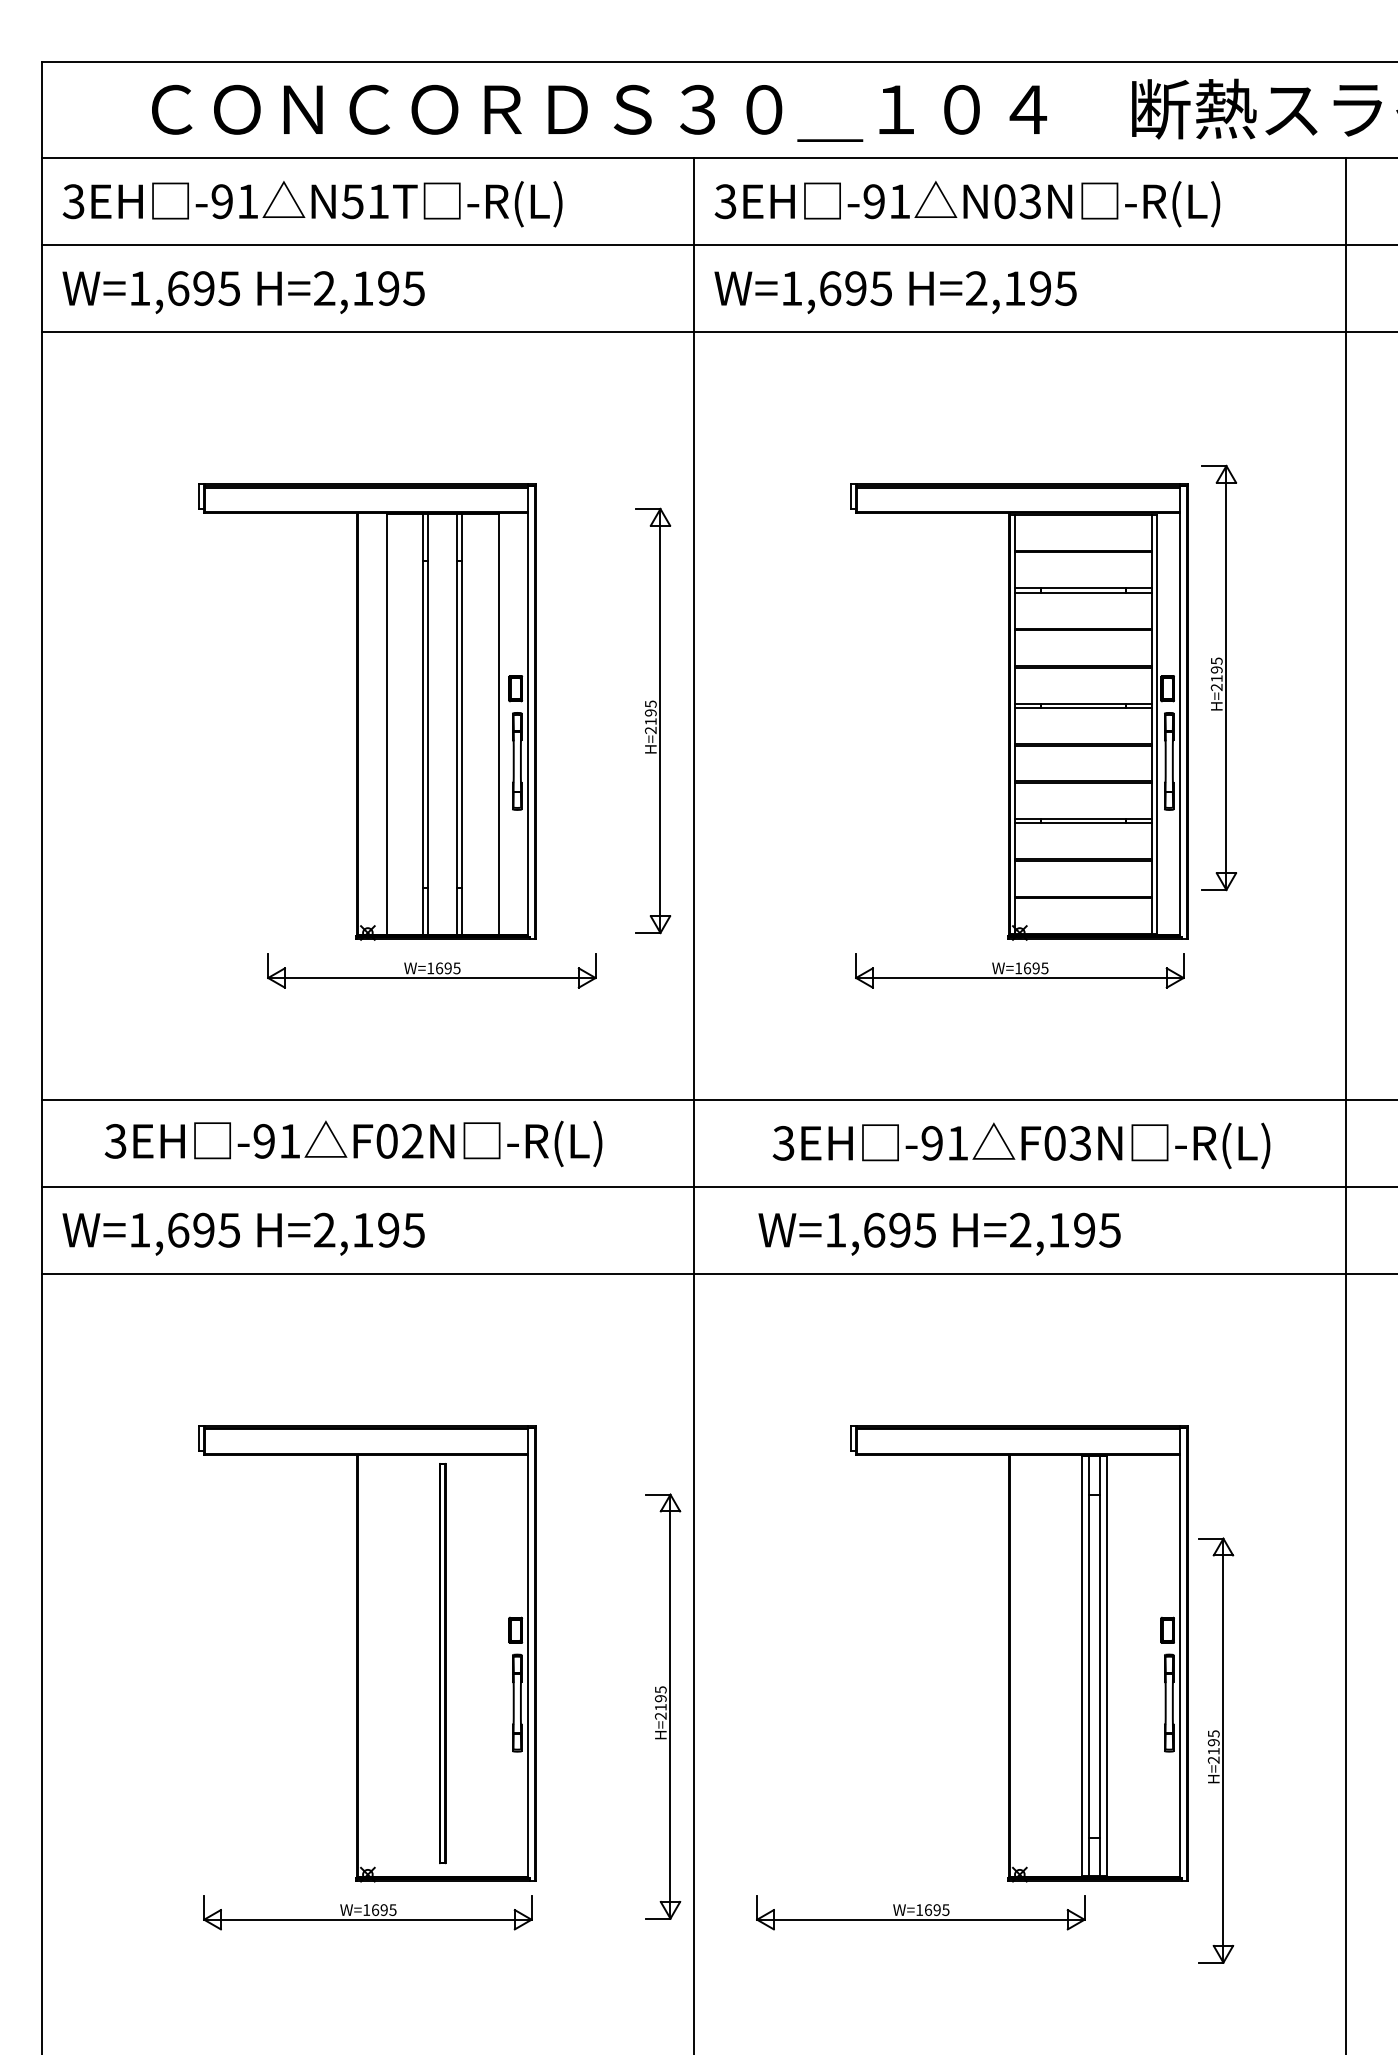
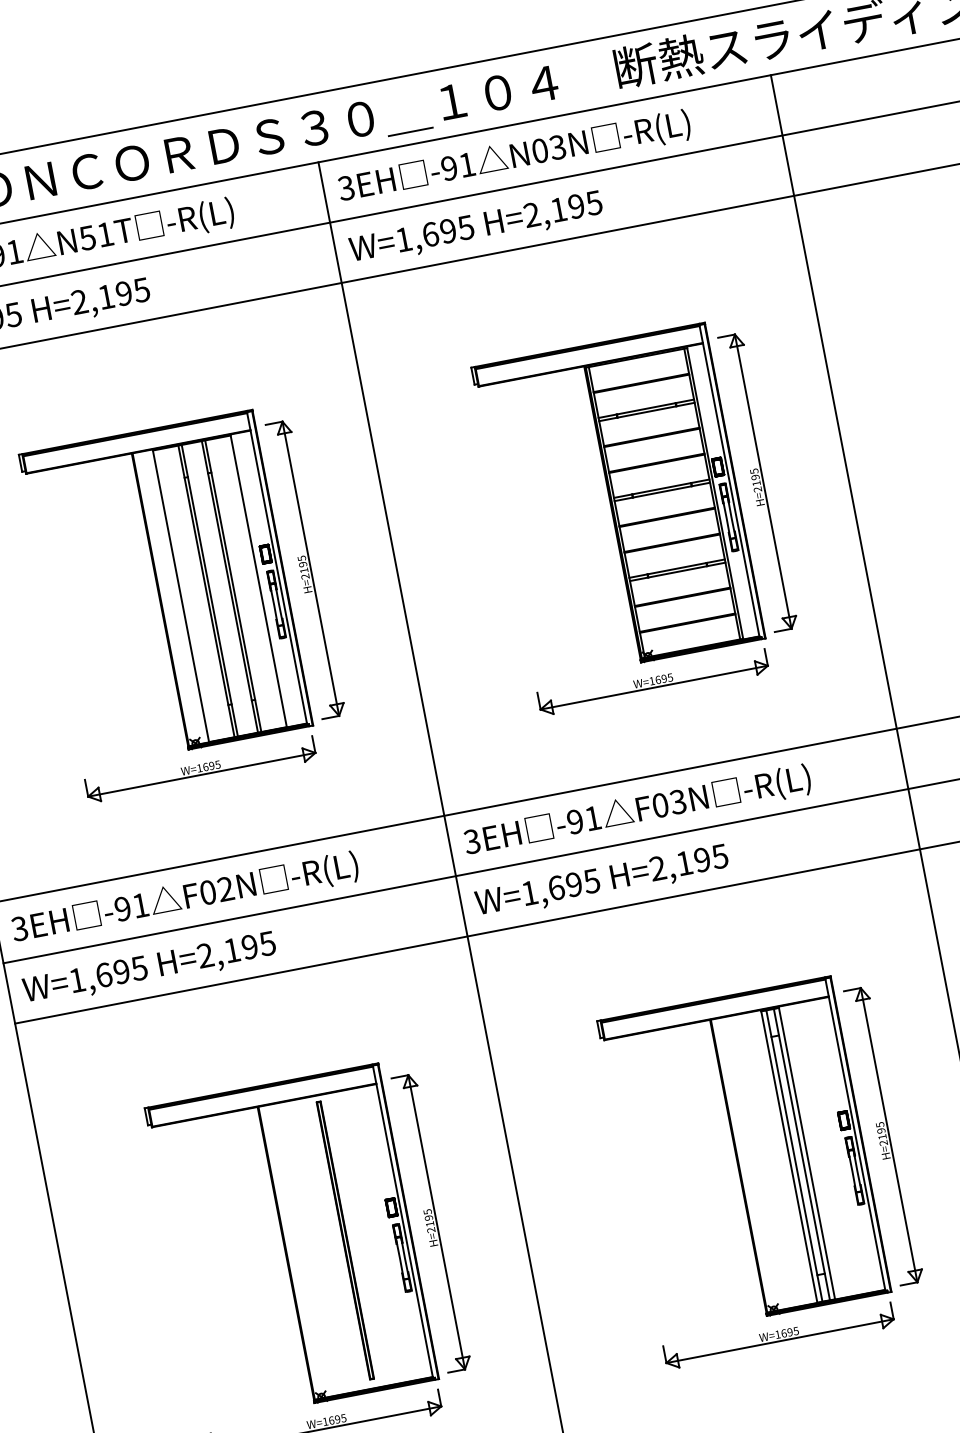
part: (1219, 677) -> (758, 482), moved
part: (653, 720) -> (305, 569), moved
part: (431, 970) -> (200, 769), moved
text: (353, 1143) -> (185, 898), moved
text: (1021, 1145) -> (637, 811), moved
text: (939, 1233) -> (602, 881), moved
part: (663, 1706) -> (431, 1223), moved
part: (1216, 1750) -> (884, 1135), moved
part: (920, 1912) -> (778, 1336), moved

